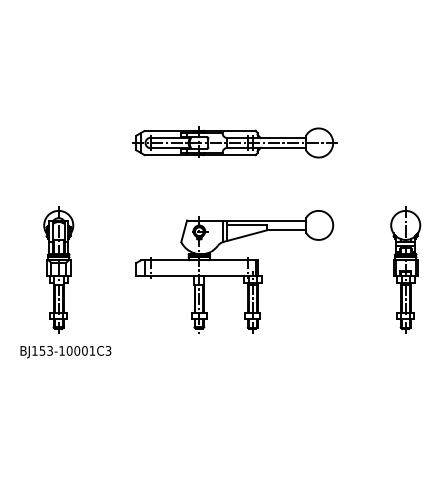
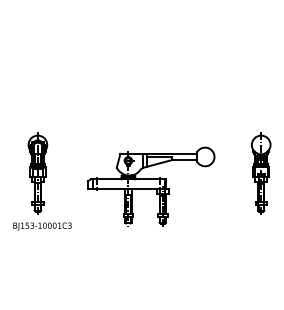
part: (235, 142) -> (151, 91), removed
part: (233, 271) -> (150, 186), moved

